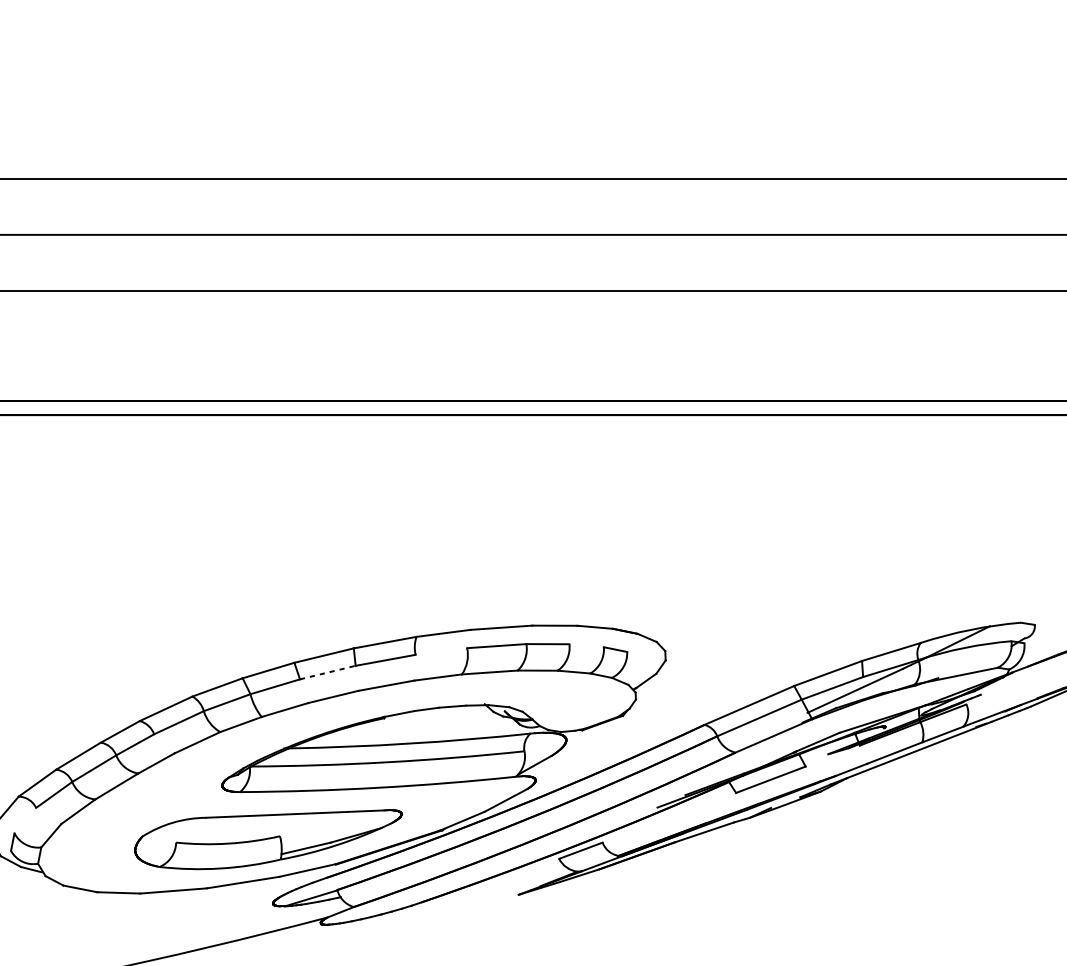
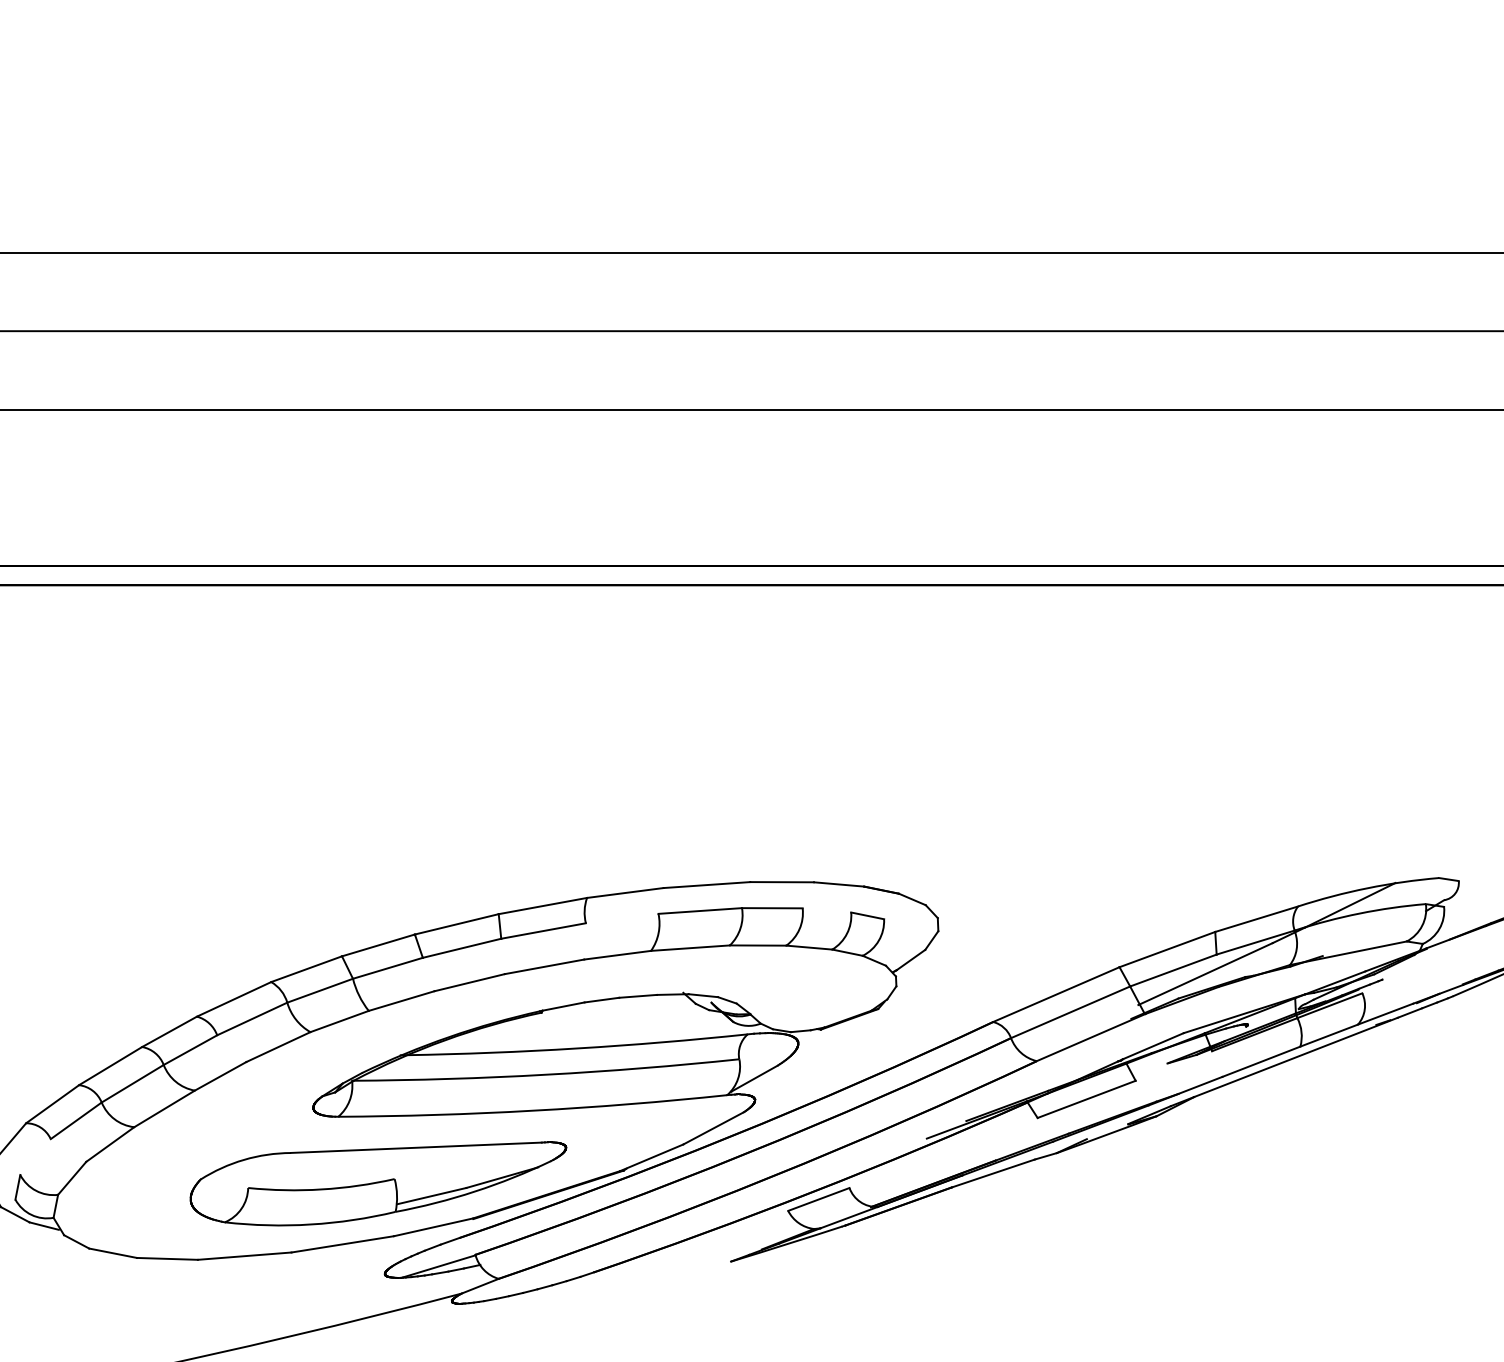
line: (328, 672) -> (462, 948), dashed -> solid

